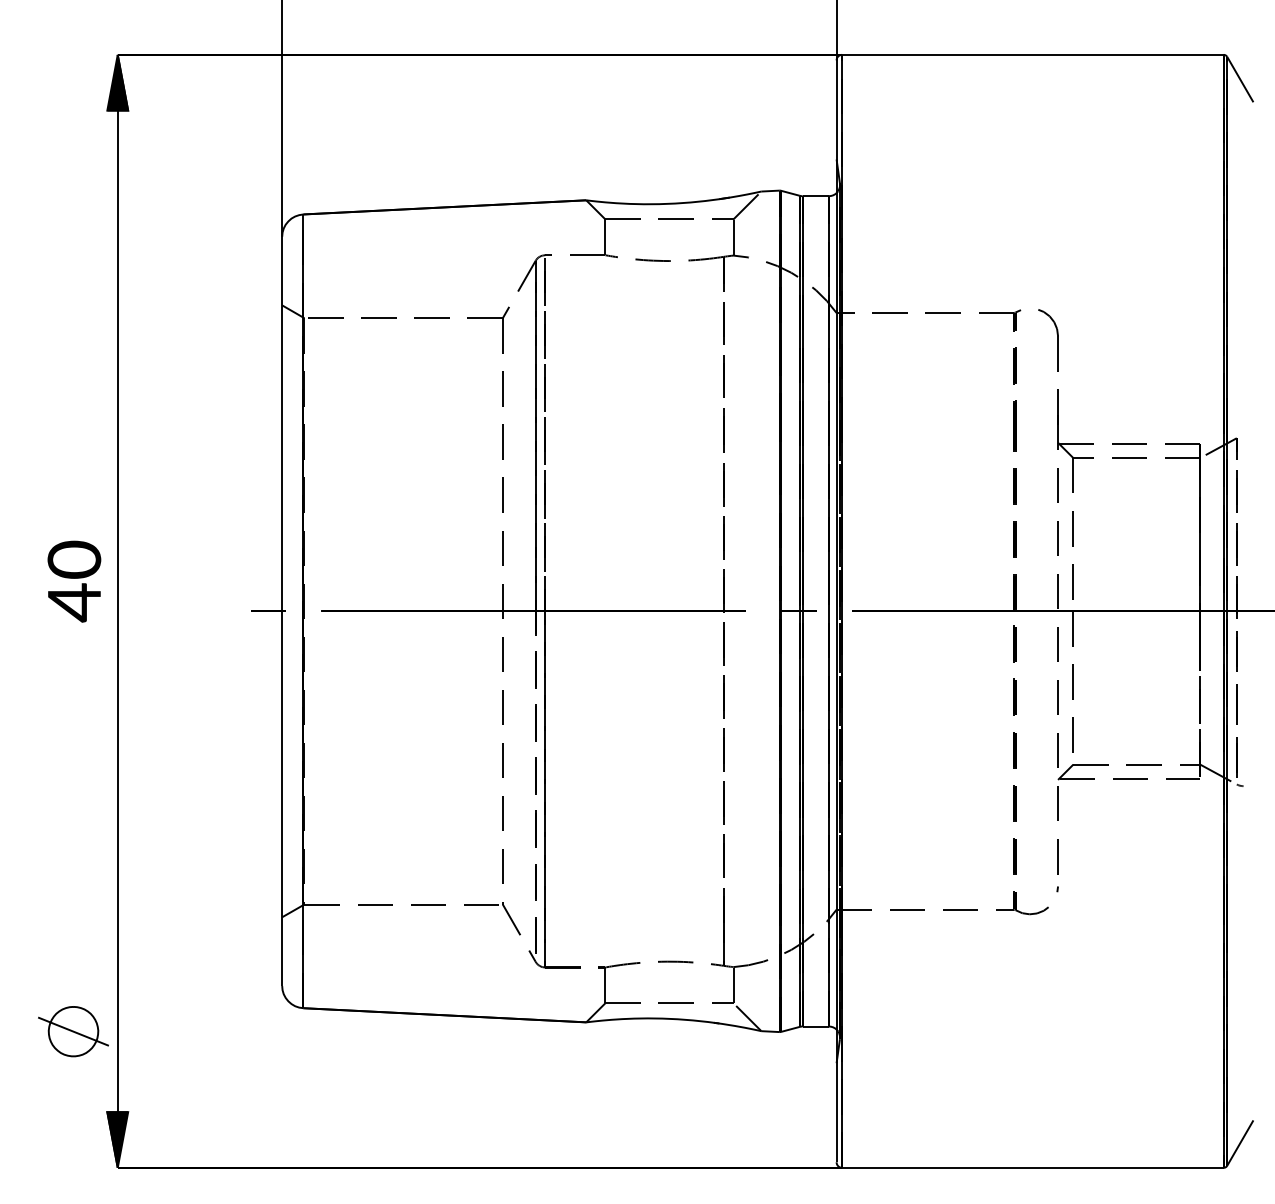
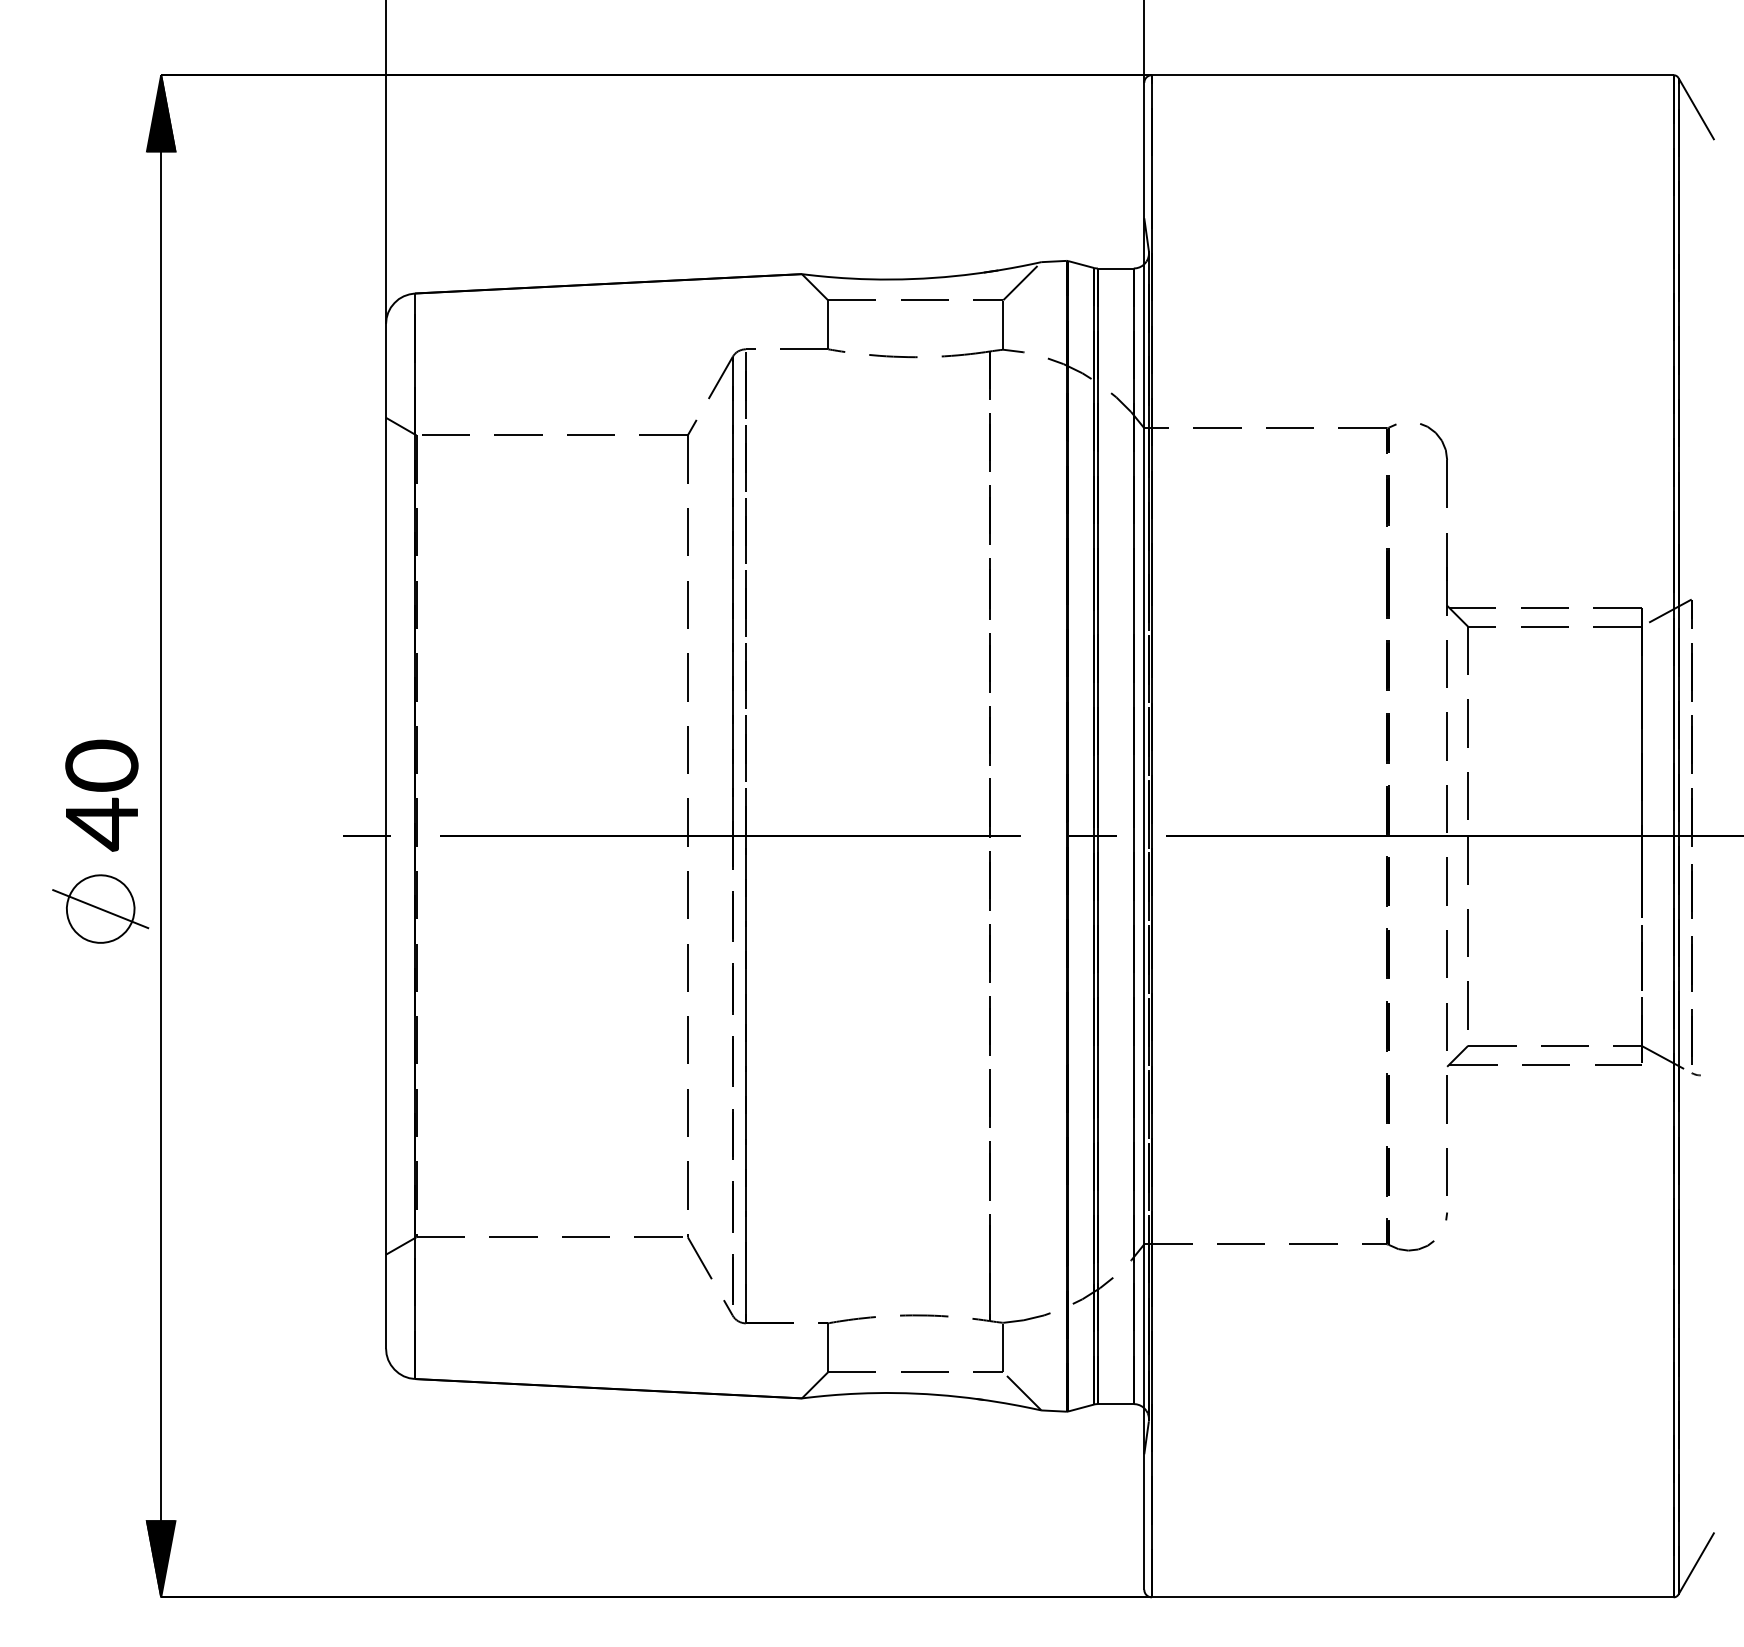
part: (73, 1031) -> (100, 908), moved

